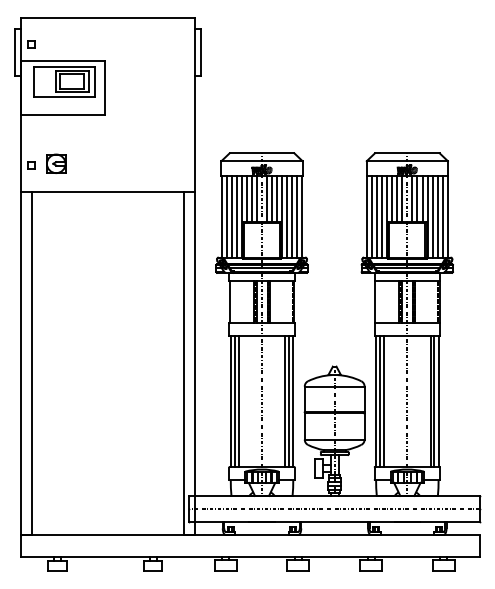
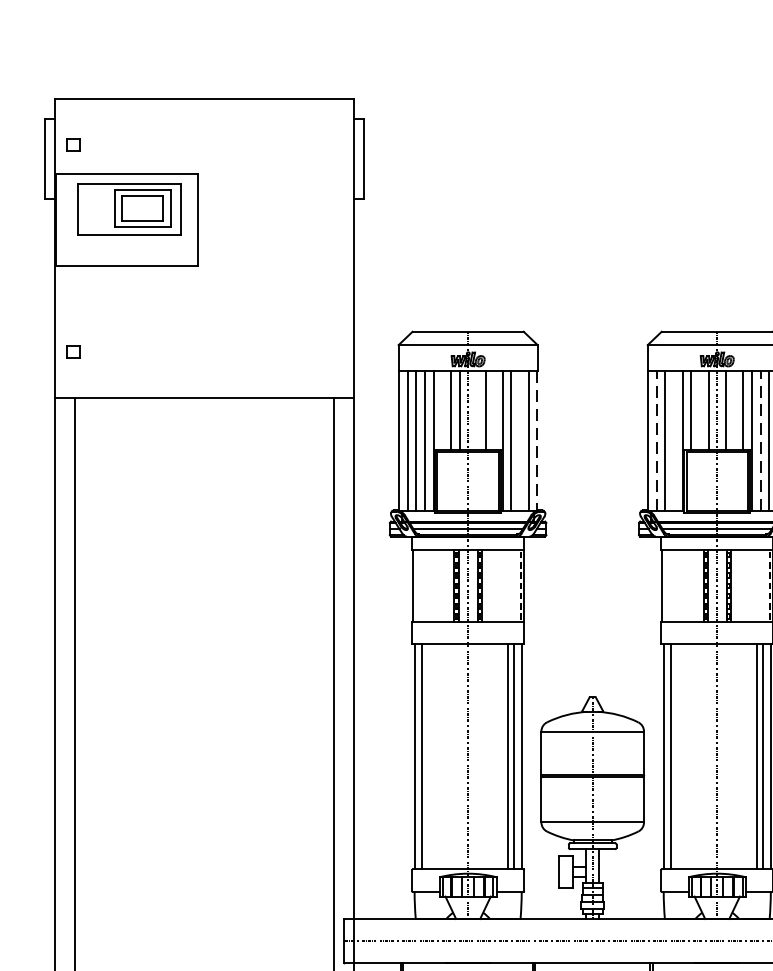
part: (56, 163) -> (115, 349), removed
line: (246, 199) -> (441, 410), removed
line: (267, 199) -> (477, 410), removed
line: (277, 199) -> (494, 410), removed
line: (397, 199) -> (700, 410), removed
line: (417, 199) -> (734, 410), removed
line: (292, 216) -> (520, 439), removed
line: (382, 216) -> (674, 439), removed
line: (302, 217) -> (537, 441), solid -> dashed
line: (371, 217) -> (655, 441), solid -> dashed
line: (432, 217) -> (760, 441), solid -> dashed
line: (238, 401) -> (427, 757), removed
line: (383, 401) -> (676, 757), removed

